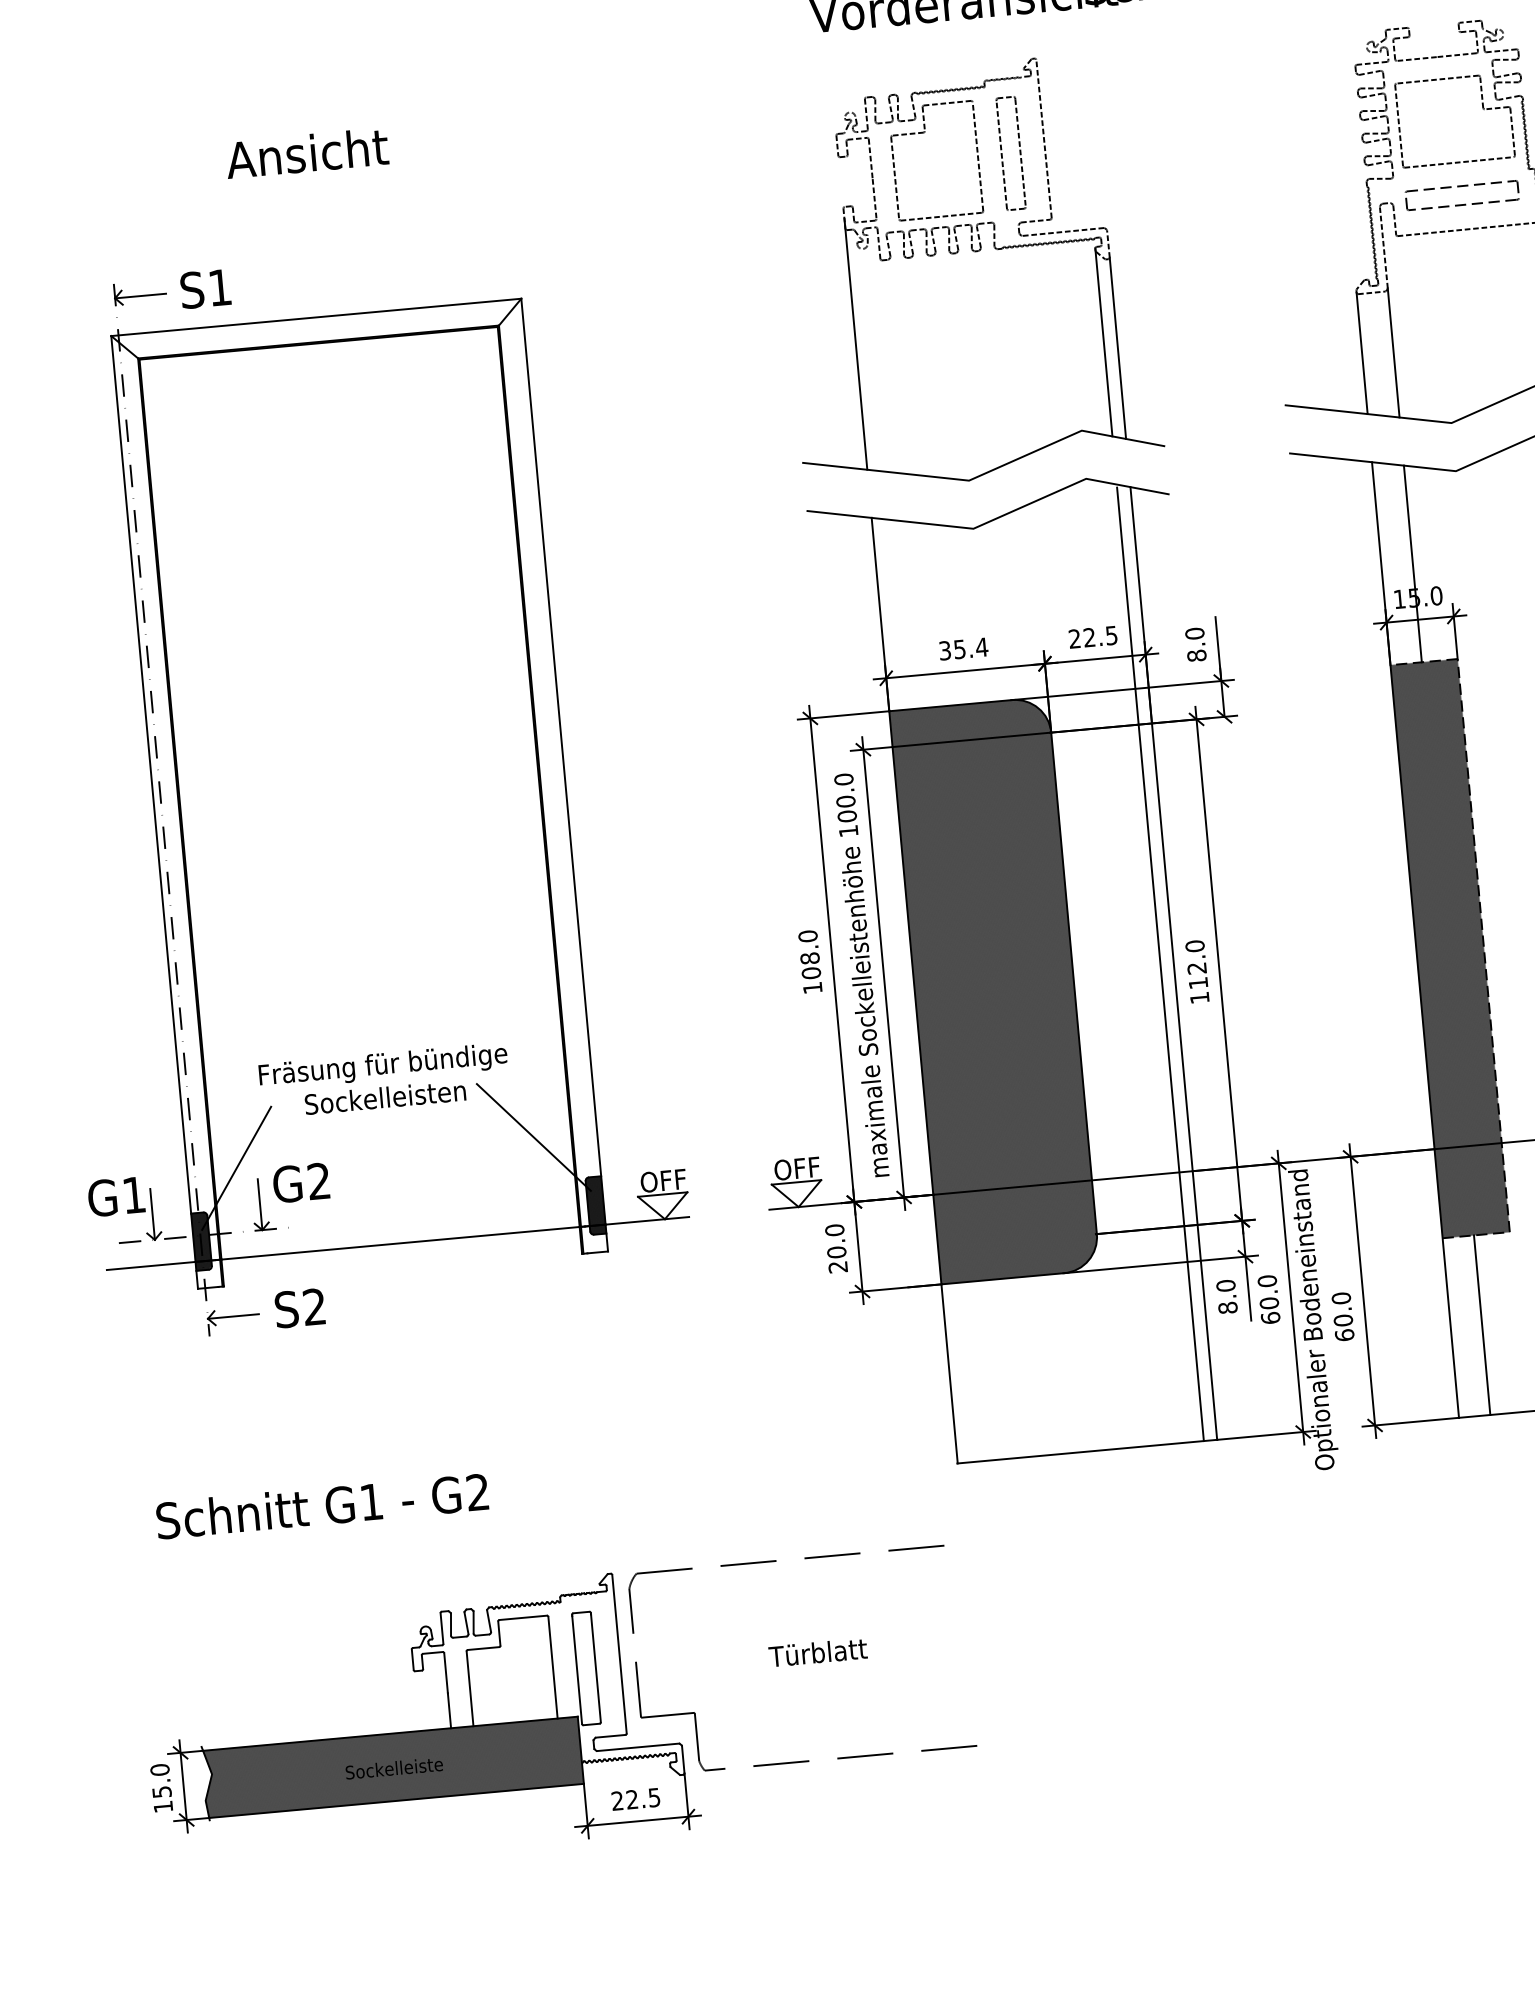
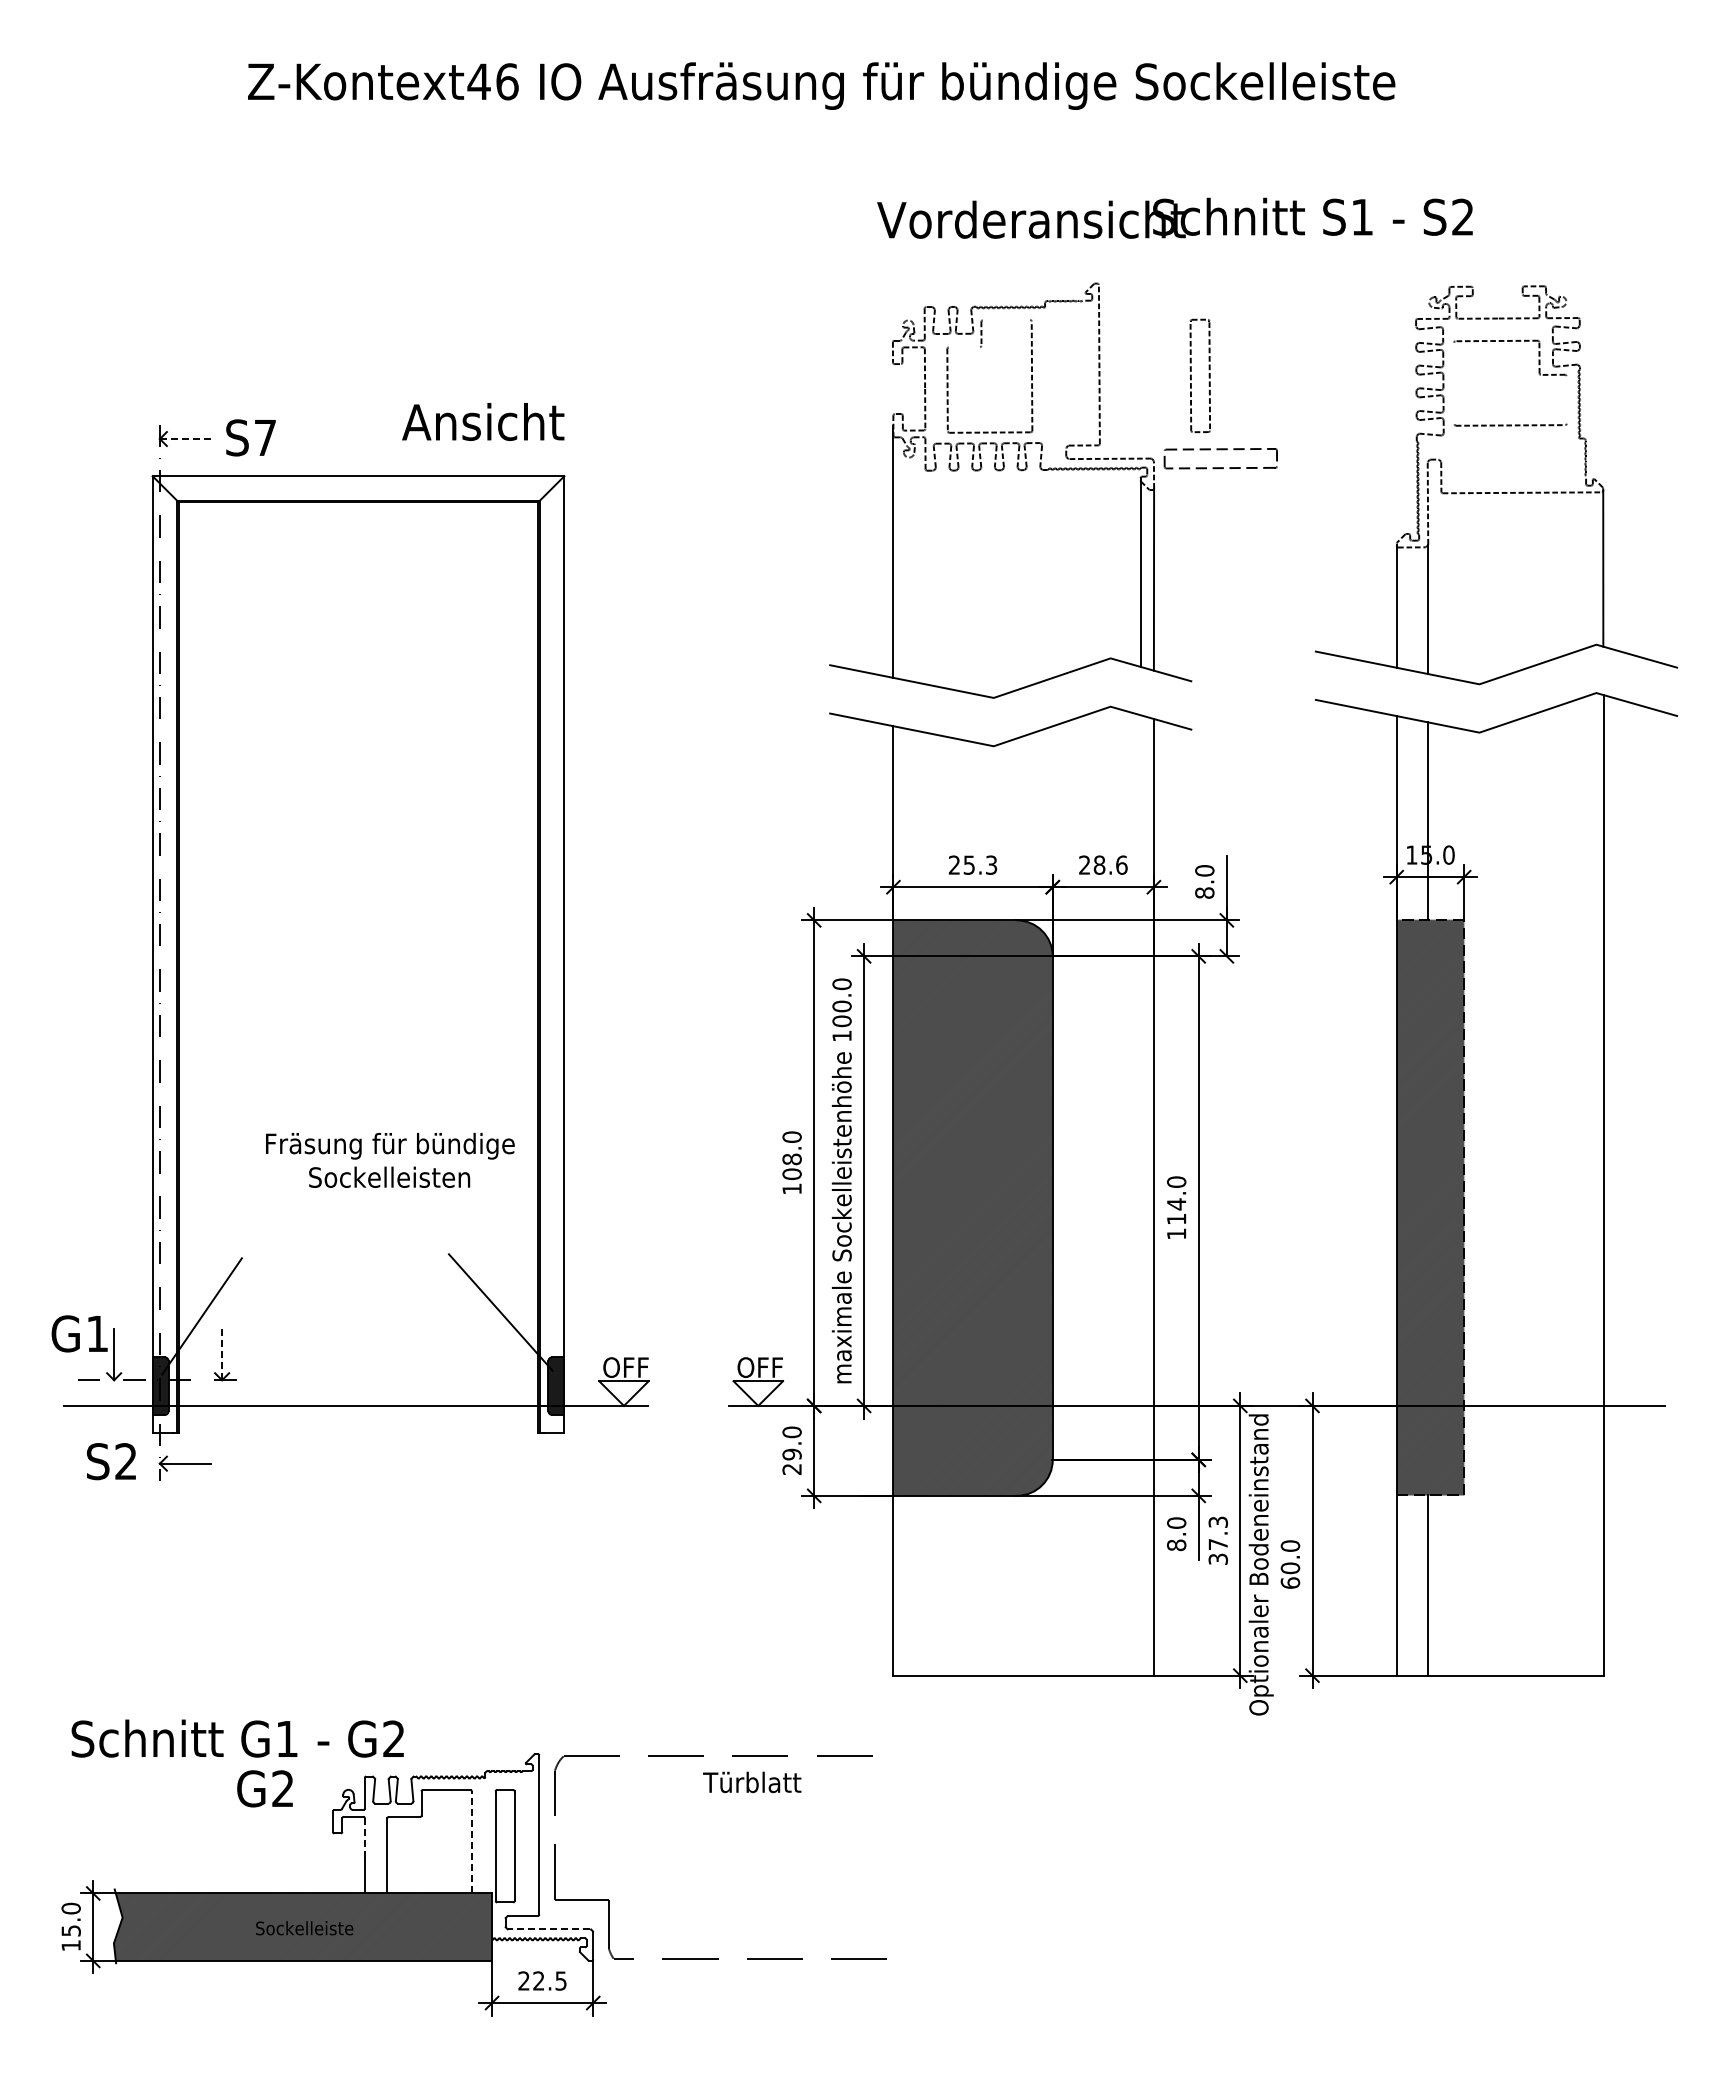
line: (947, 102) -> (1006, 319), removed
line: (1398, 125) -> (1453, 383), removed
line: (1512, 131) -> (1566, 399), removed
line: (908, 134) -> (964, 347), removed
text: (307, 152) -> (483, 421), moved
part: (1002, 153) -> (1191, 375), moved
part: (1461, 187) -> (1220, 450), moved
text: (220, 287) -> (265, 437), S1 -> S7
line: (140, 296) -> (185, 439), solid -> dashed
text: (1100, 635) -> (1110, 864), 22.5 -> 28.6
text: (963, 648) -> (973, 864), 35.4 -> 25.3
line: (1160, 963) -> (1140, 1196), removed
text: (1196, 968) -> (1176, 1204), 112.0 -> 114.0
text: (384, 1080) -> (390, 1160), moved
text: (300, 1182) -> (264, 1788), moved
line: (260, 1204) -> (222, 1354), solid -> dashed
text: (836, 1252) -> (791, 1454), 20.0 -> 29.0
text: (1269, 1299) -> (1218, 1540), 60.0 -> 37.3
text: (300, 1308) -> (111, 1461), moved
text: (322, 1506) -> (237, 1738), moved
text: (818, 1652) -> (752, 1782), moved
line: (552, 1666) -> (471, 1841), solid -> dashed
line: (445, 1673) -> (364, 1838), solid -> dashed
line: (637, 1747) -> (548, 1929), solid -> dashed

